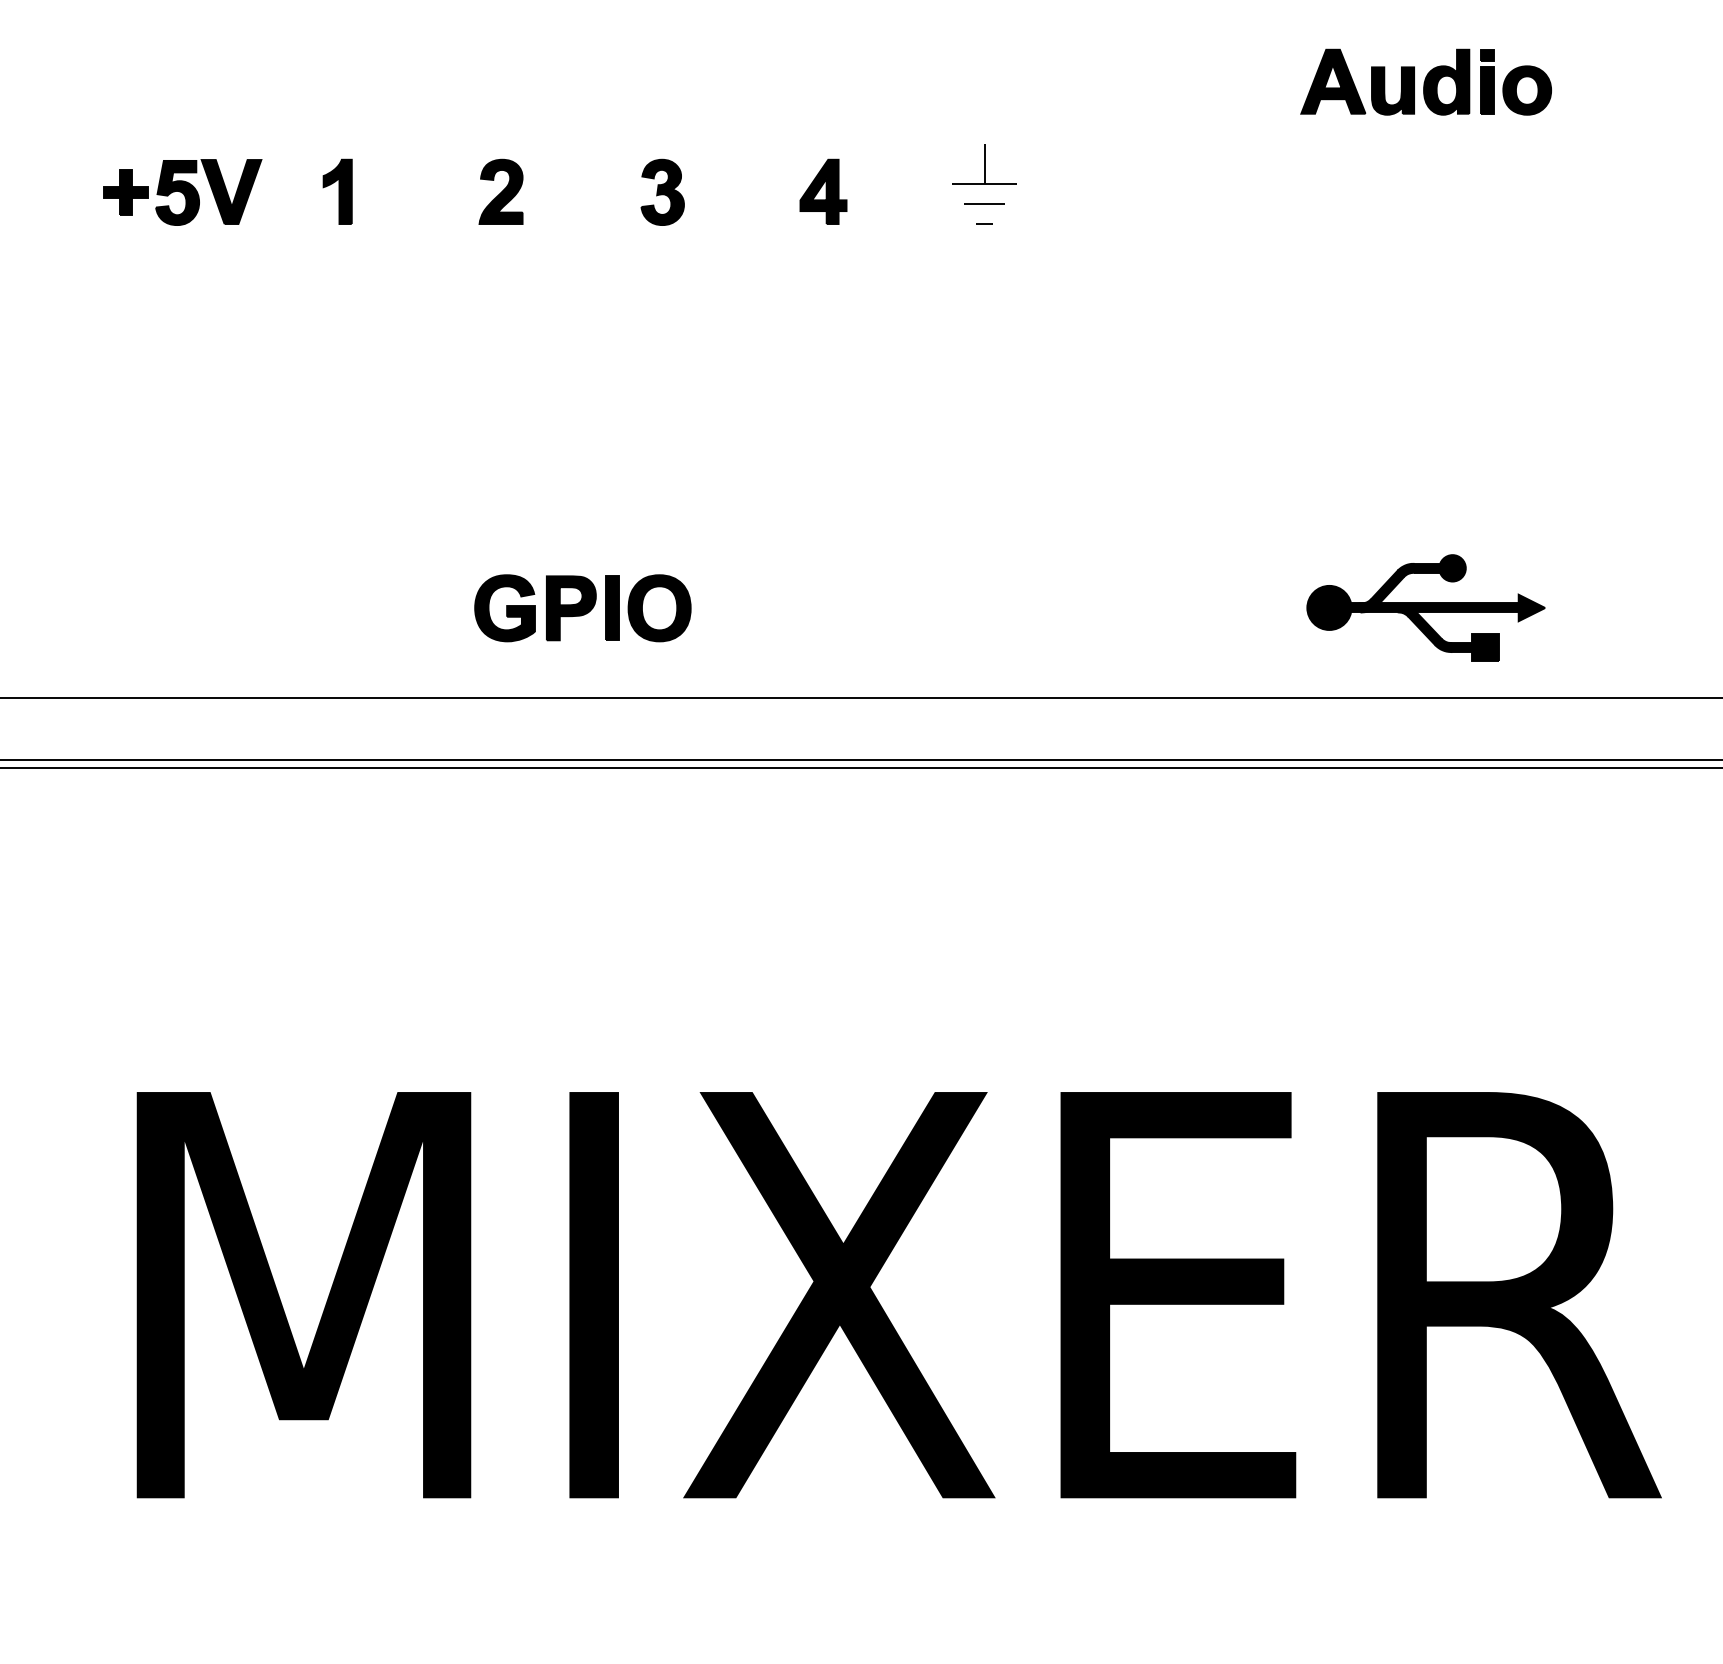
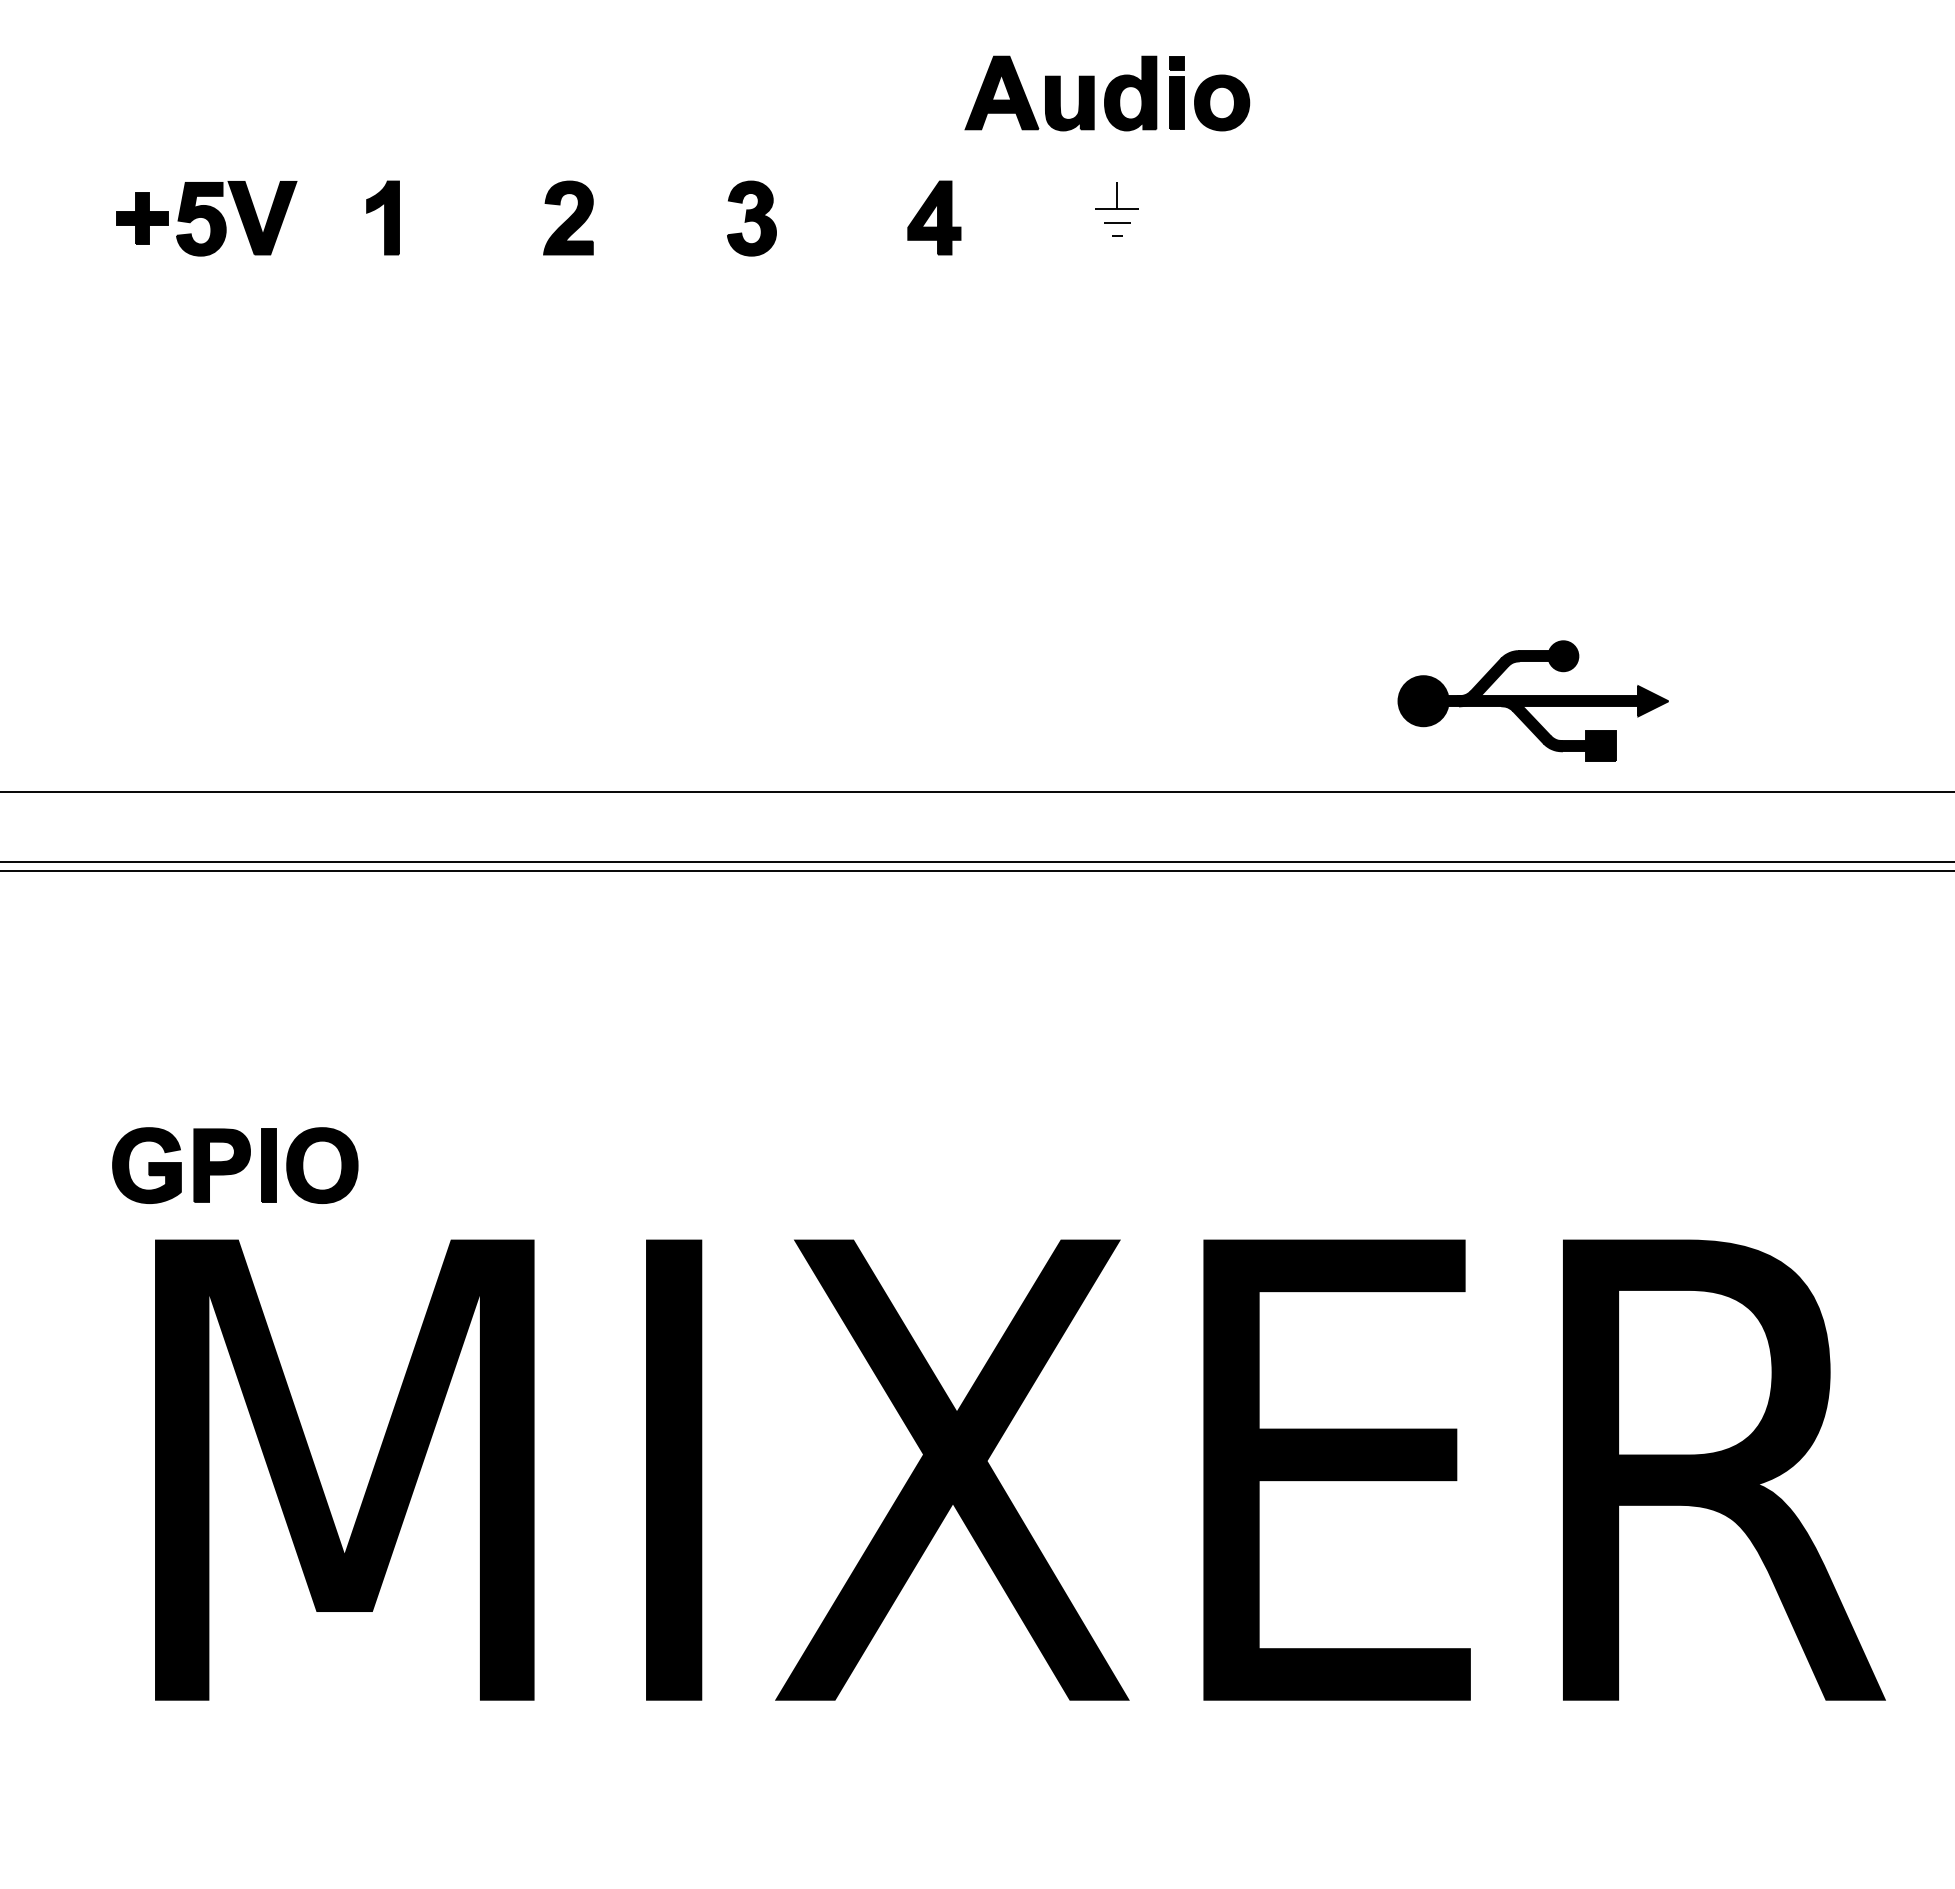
part: (1426, 82) -> (1107, 93), moved
part: (984, 183) -> (1117, 208), size x0.6
part: (1425, 607) -> (1532, 700), moved
part: (583, 608) -> (235, 1165), moved

